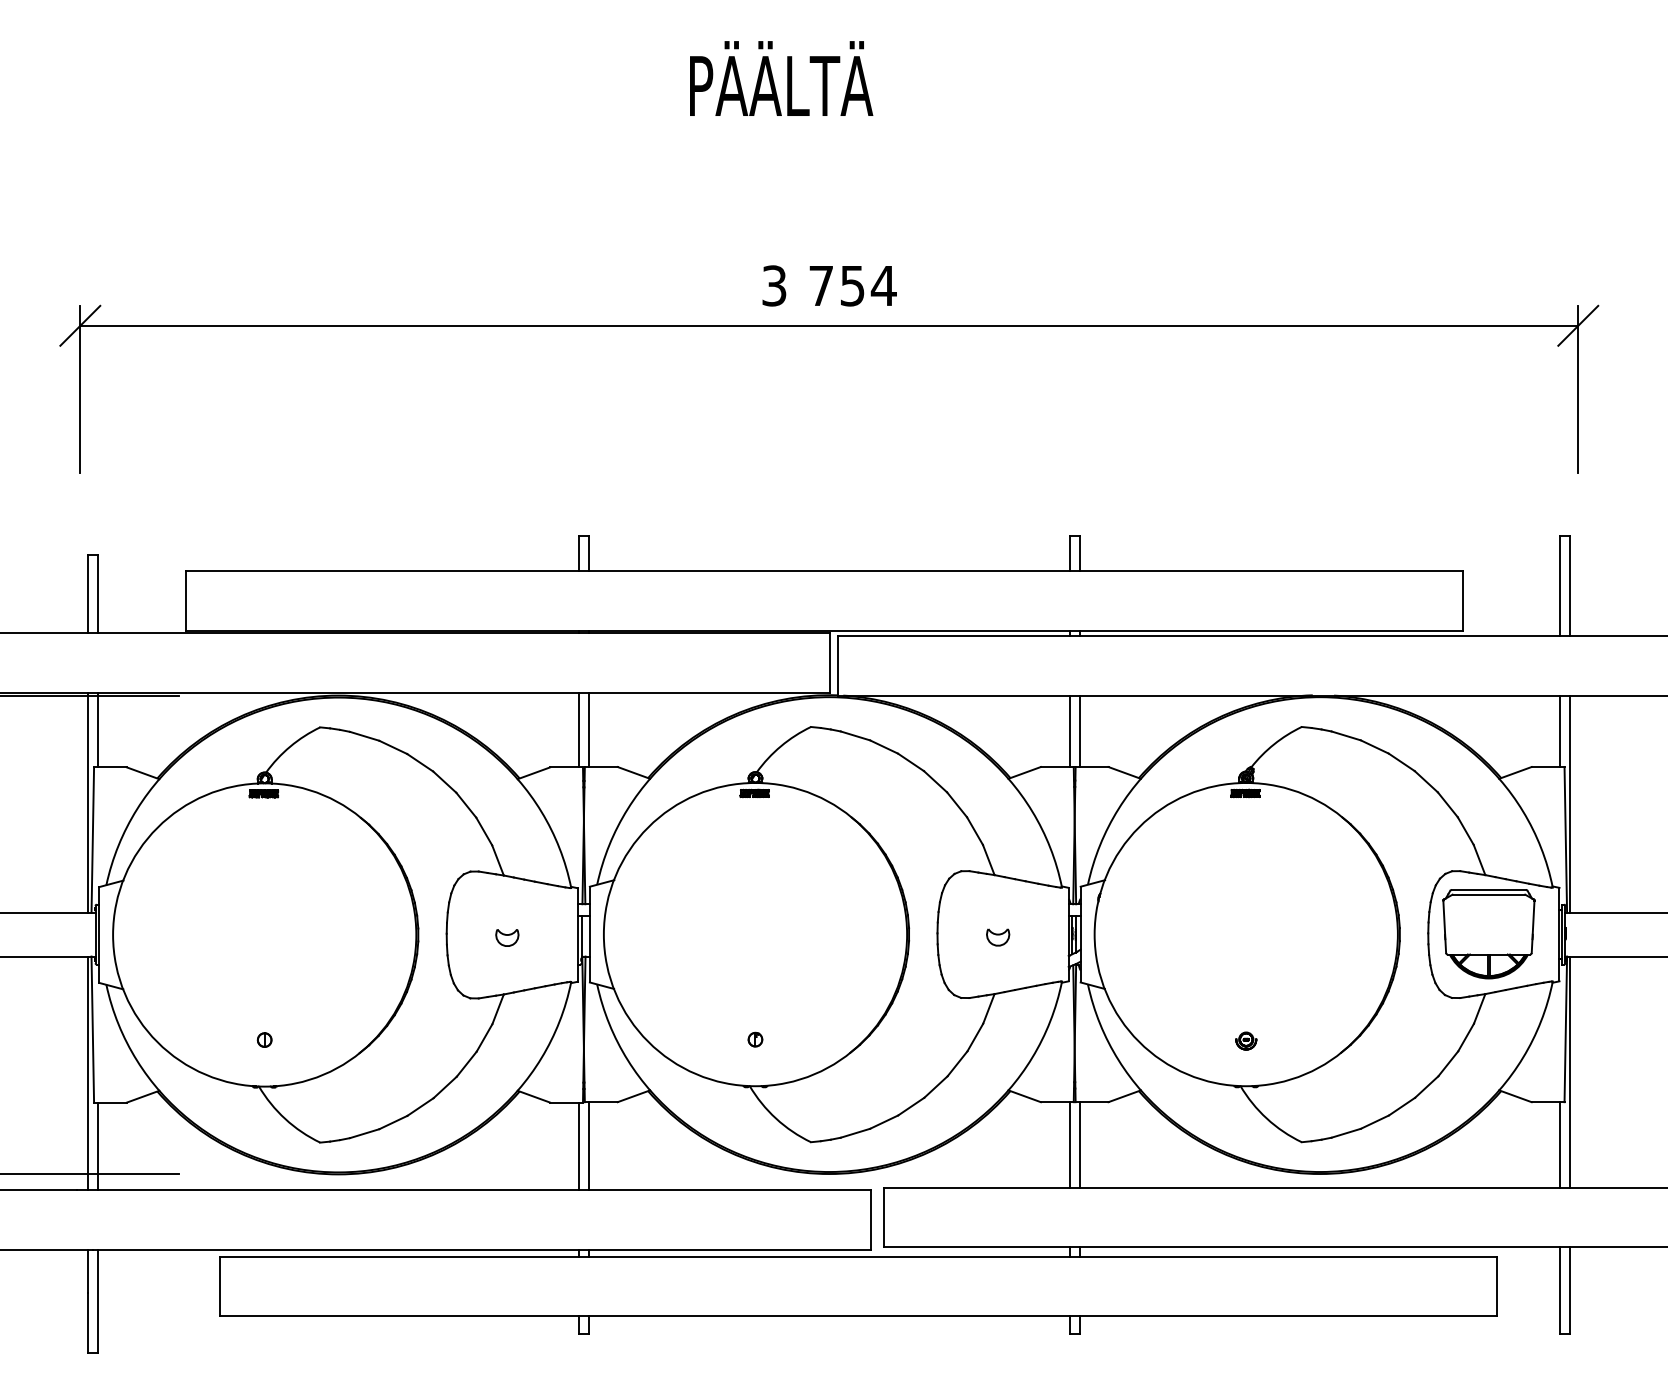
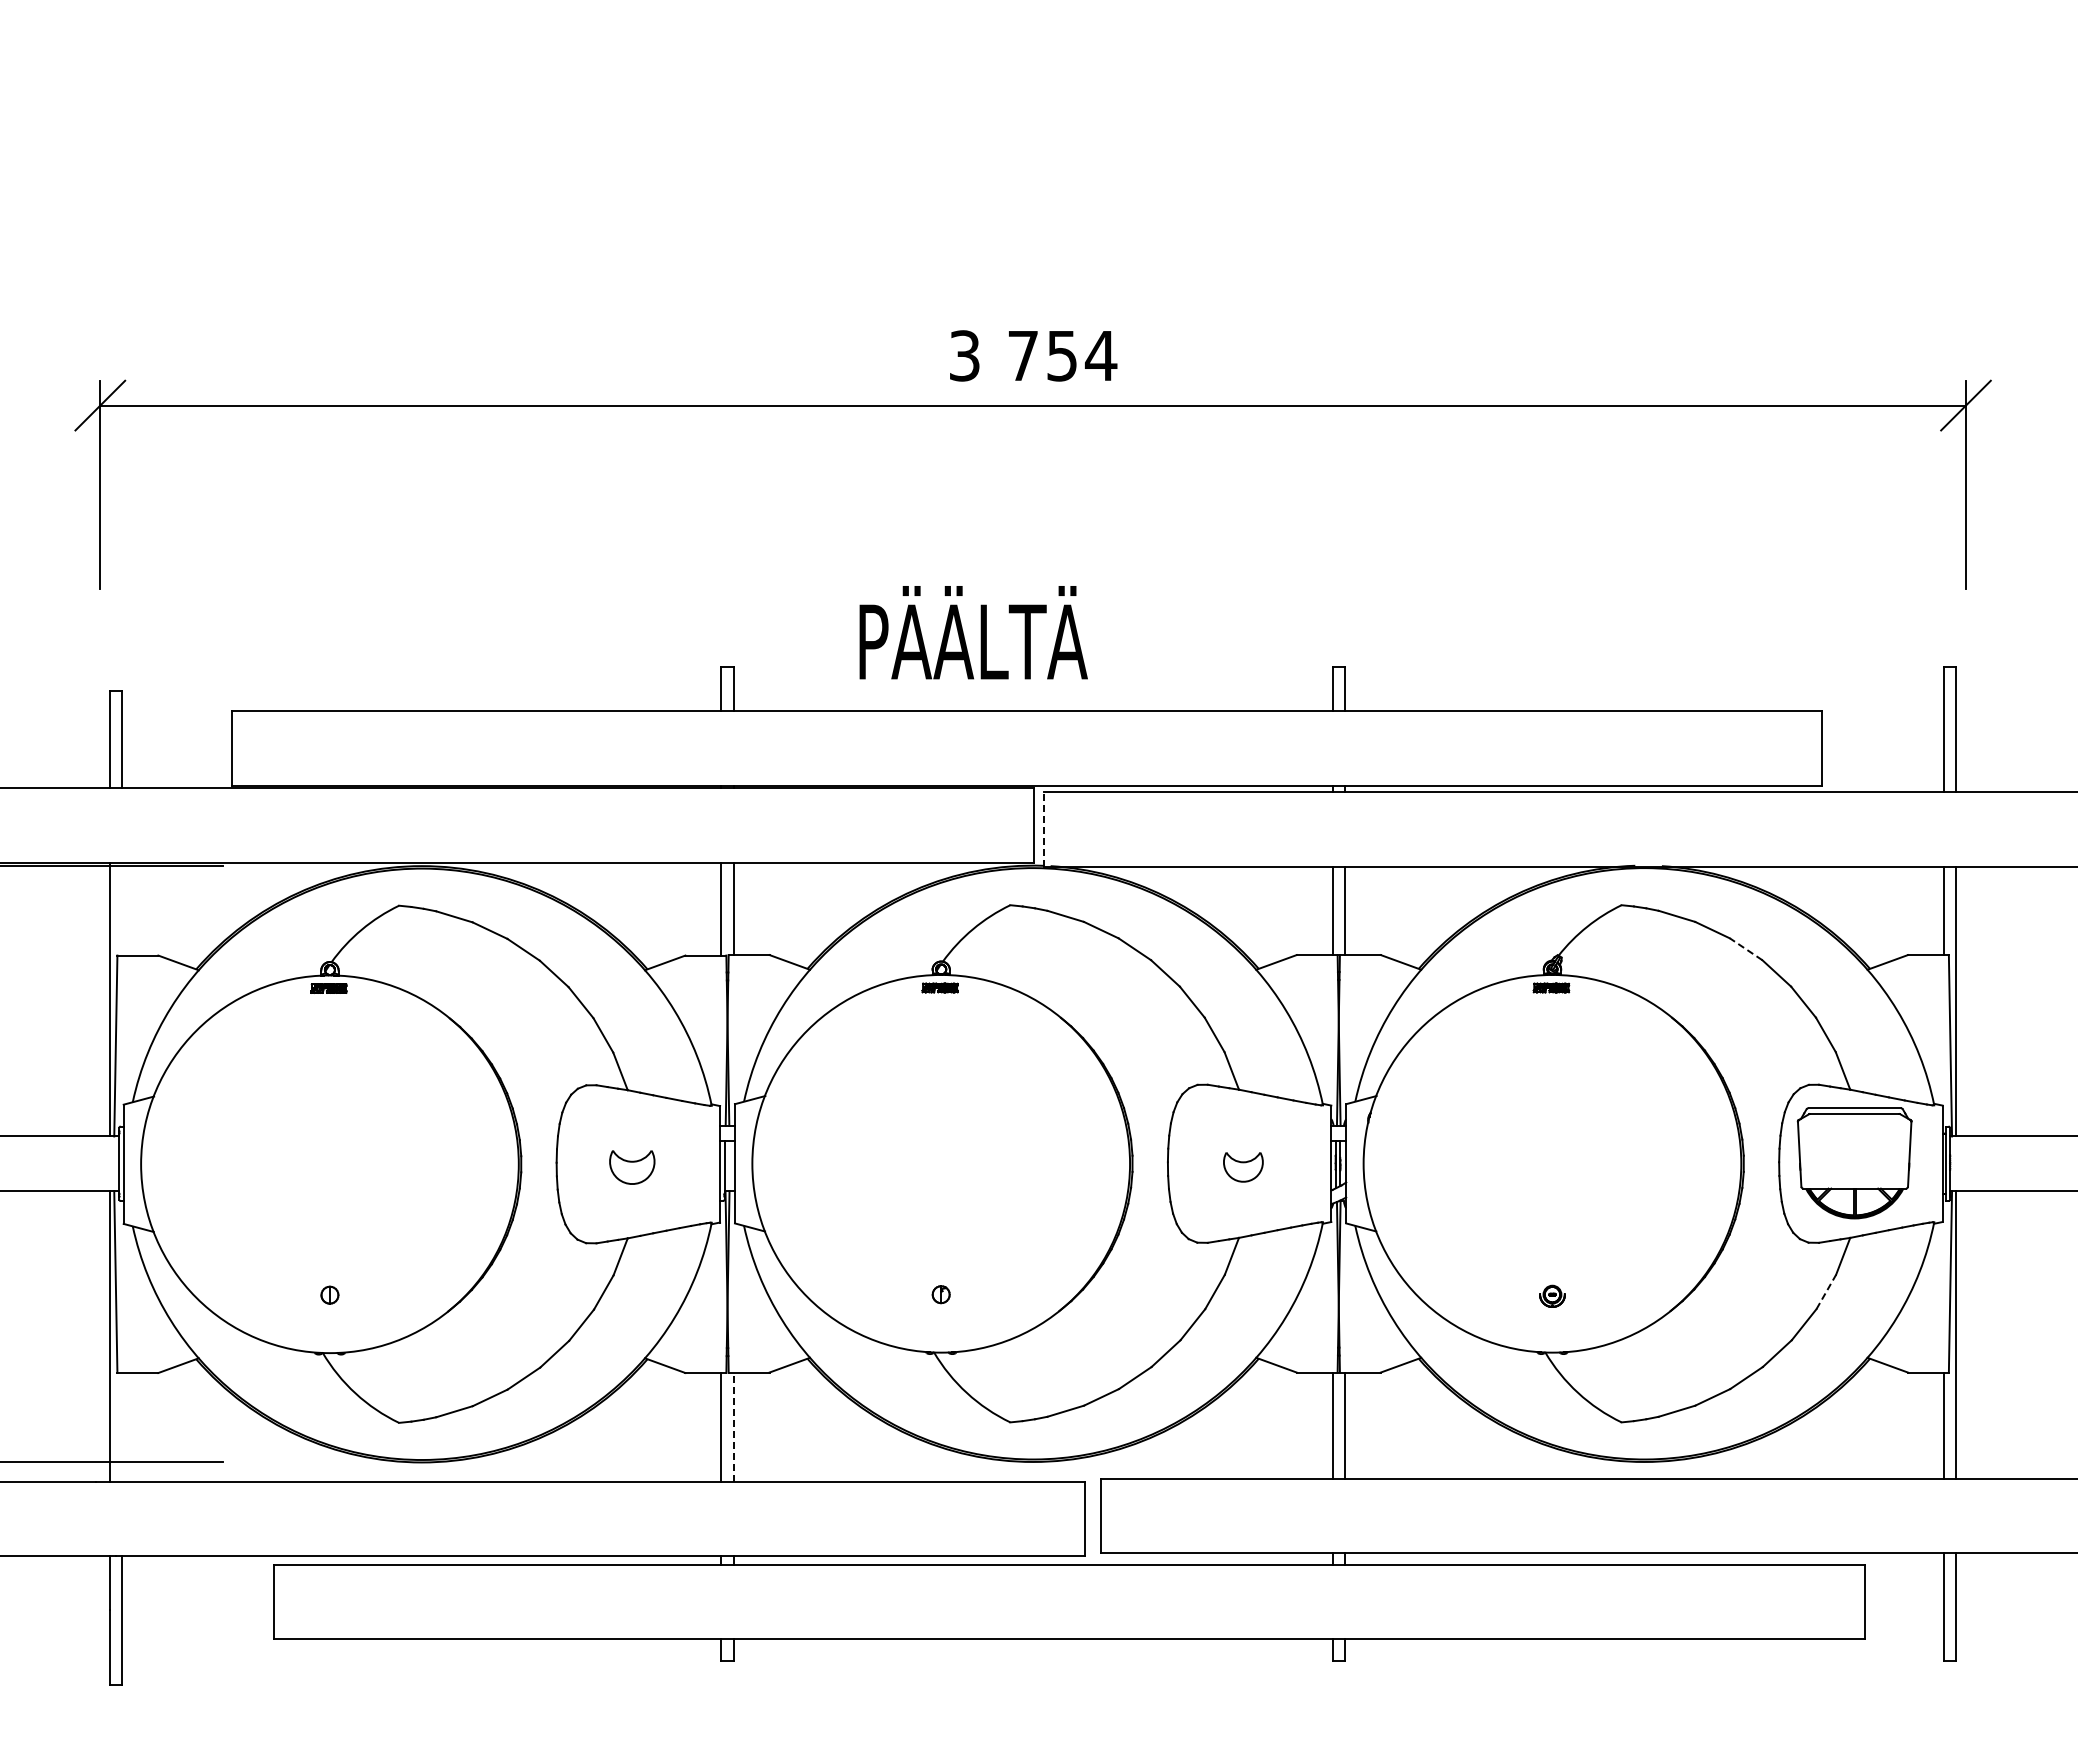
text: (781, 78) -> (973, 632), moved
line: (838, 665) -> (1044, 828), solid -> dashed
line: (98, 729) -> (122, 908), removed
line: (1402, 762) -> (1746, 949), solid -> dashed
part: (998, 937) -> (1243, 1167), size x1.4
part: (506, 938) -> (631, 1168), size x1.6
line: (1466, 1037) -> (1826, 1291), solid -> dashed
line: (98, 1146) -> (122, 1427), removed
line: (588, 1146) -> (733, 1427), solid -> dashed

